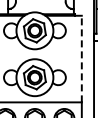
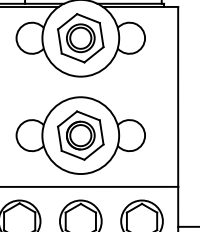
line: (81, 58) -> (177, 95), dashed -> solid

